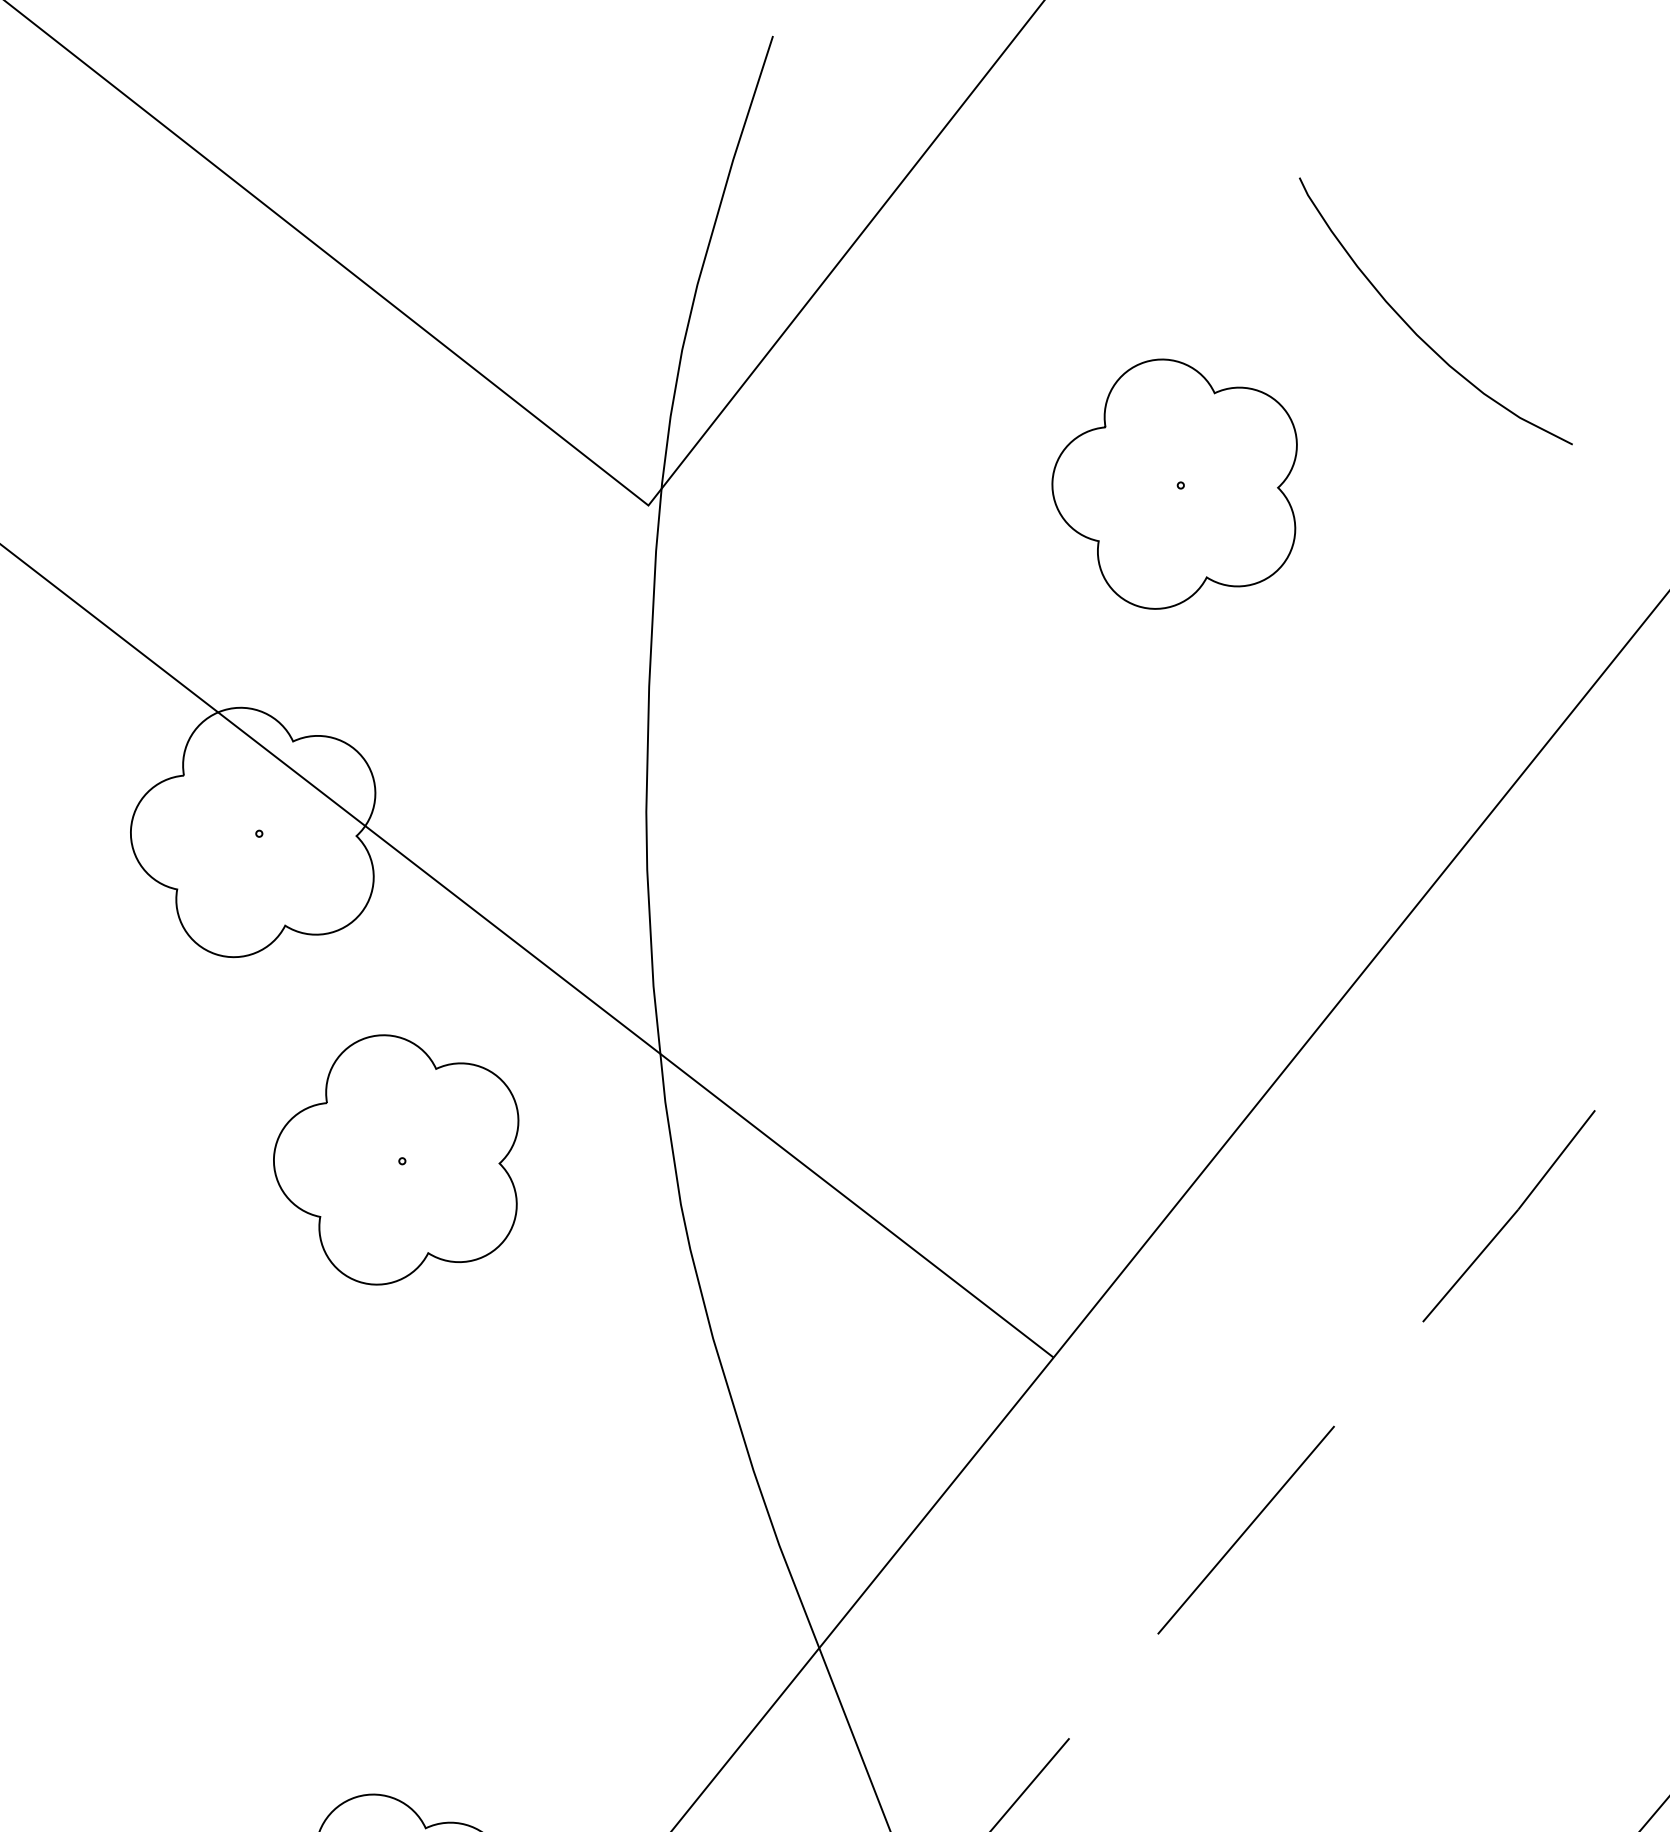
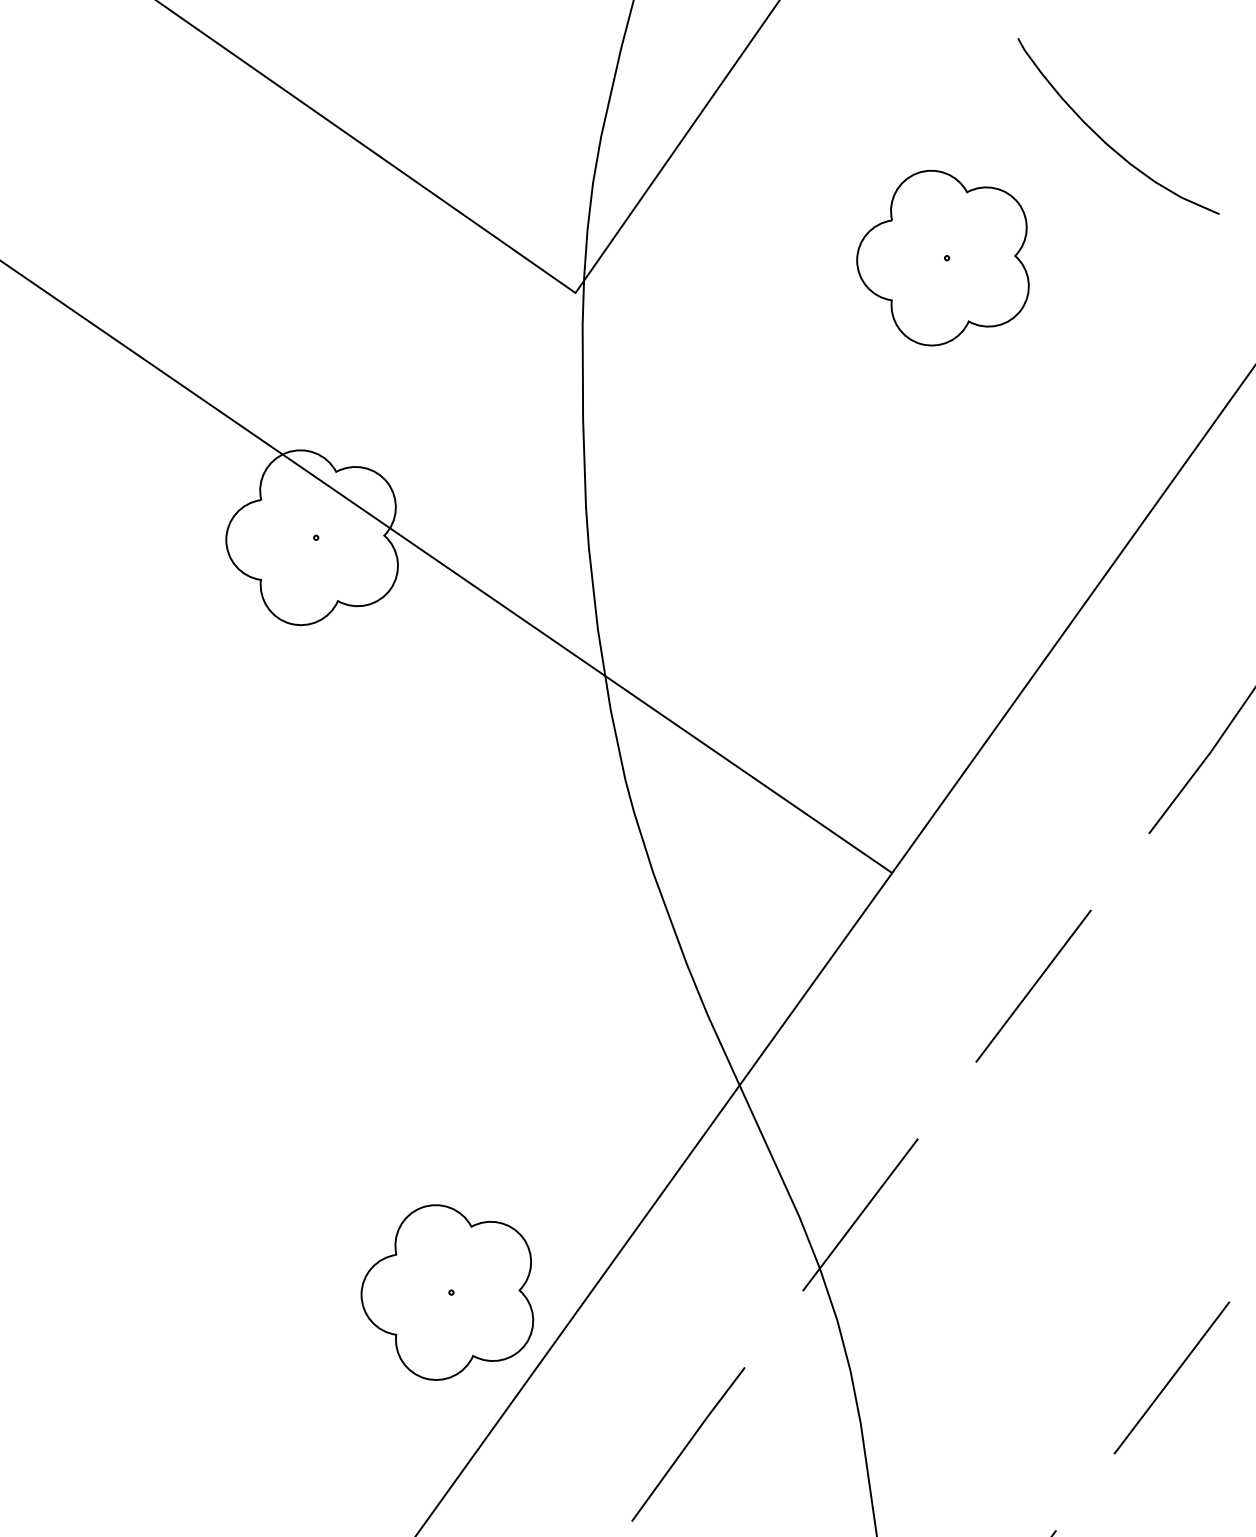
part: (395, 1159) -> (424, 760), removed

